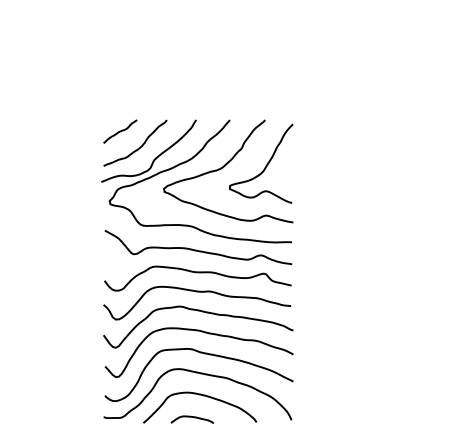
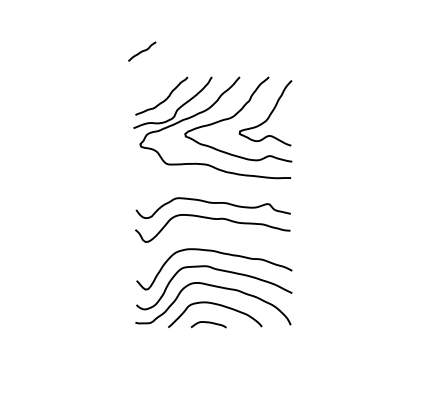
curve: (120, 131) -> (142, 51), moved
curve: (198, 250) -> (213, 184), removed
curve: (202, 312) -> (217, 236), removed

